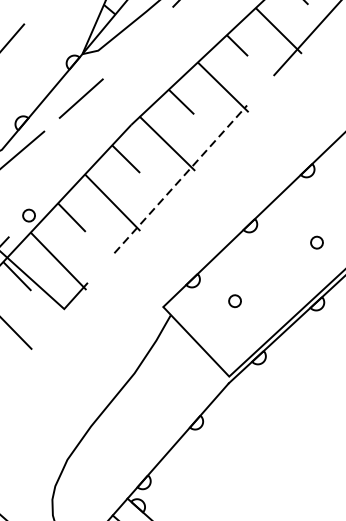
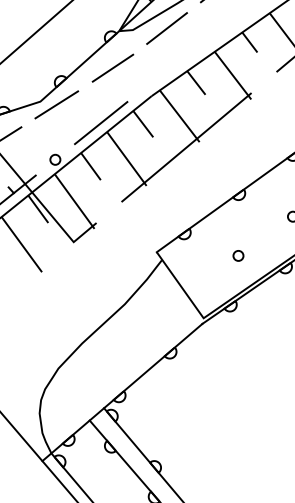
line: (137, 43) -> (166, 28), added
line: (77, 165) -> (101, 123), added
line: (180, 179) -> (186, 147), dashed -> solid
circle: (235, 300) -> (238, 255), moved

